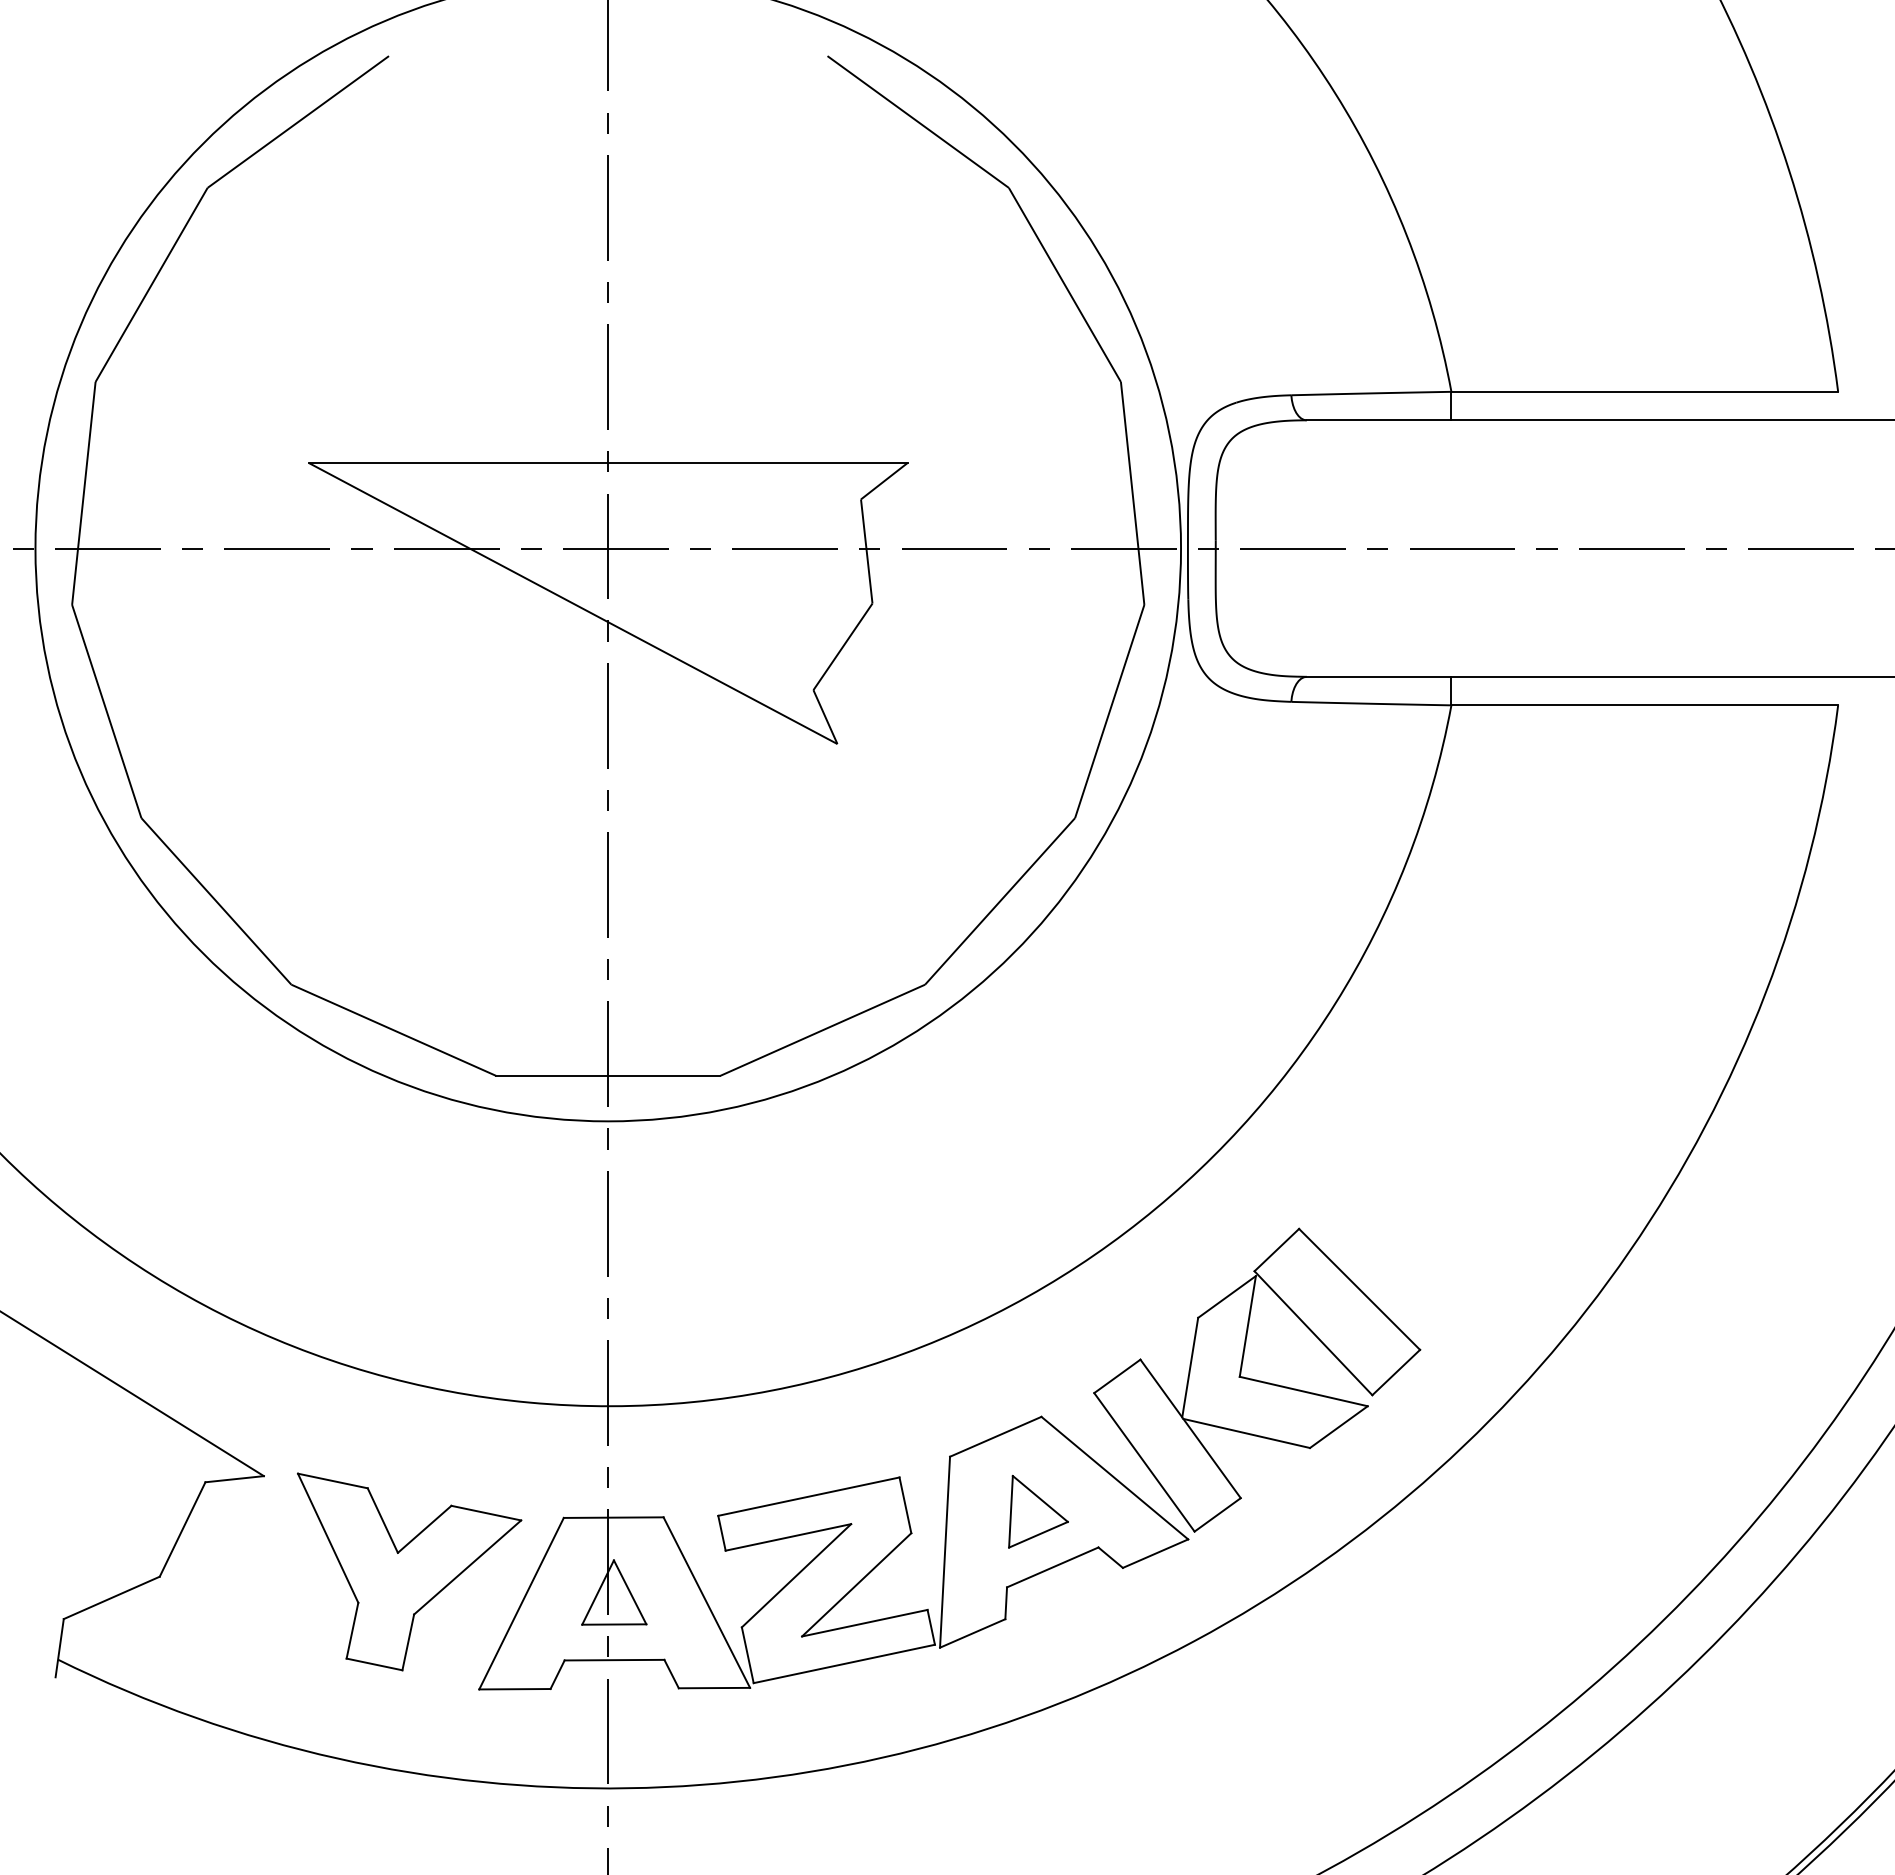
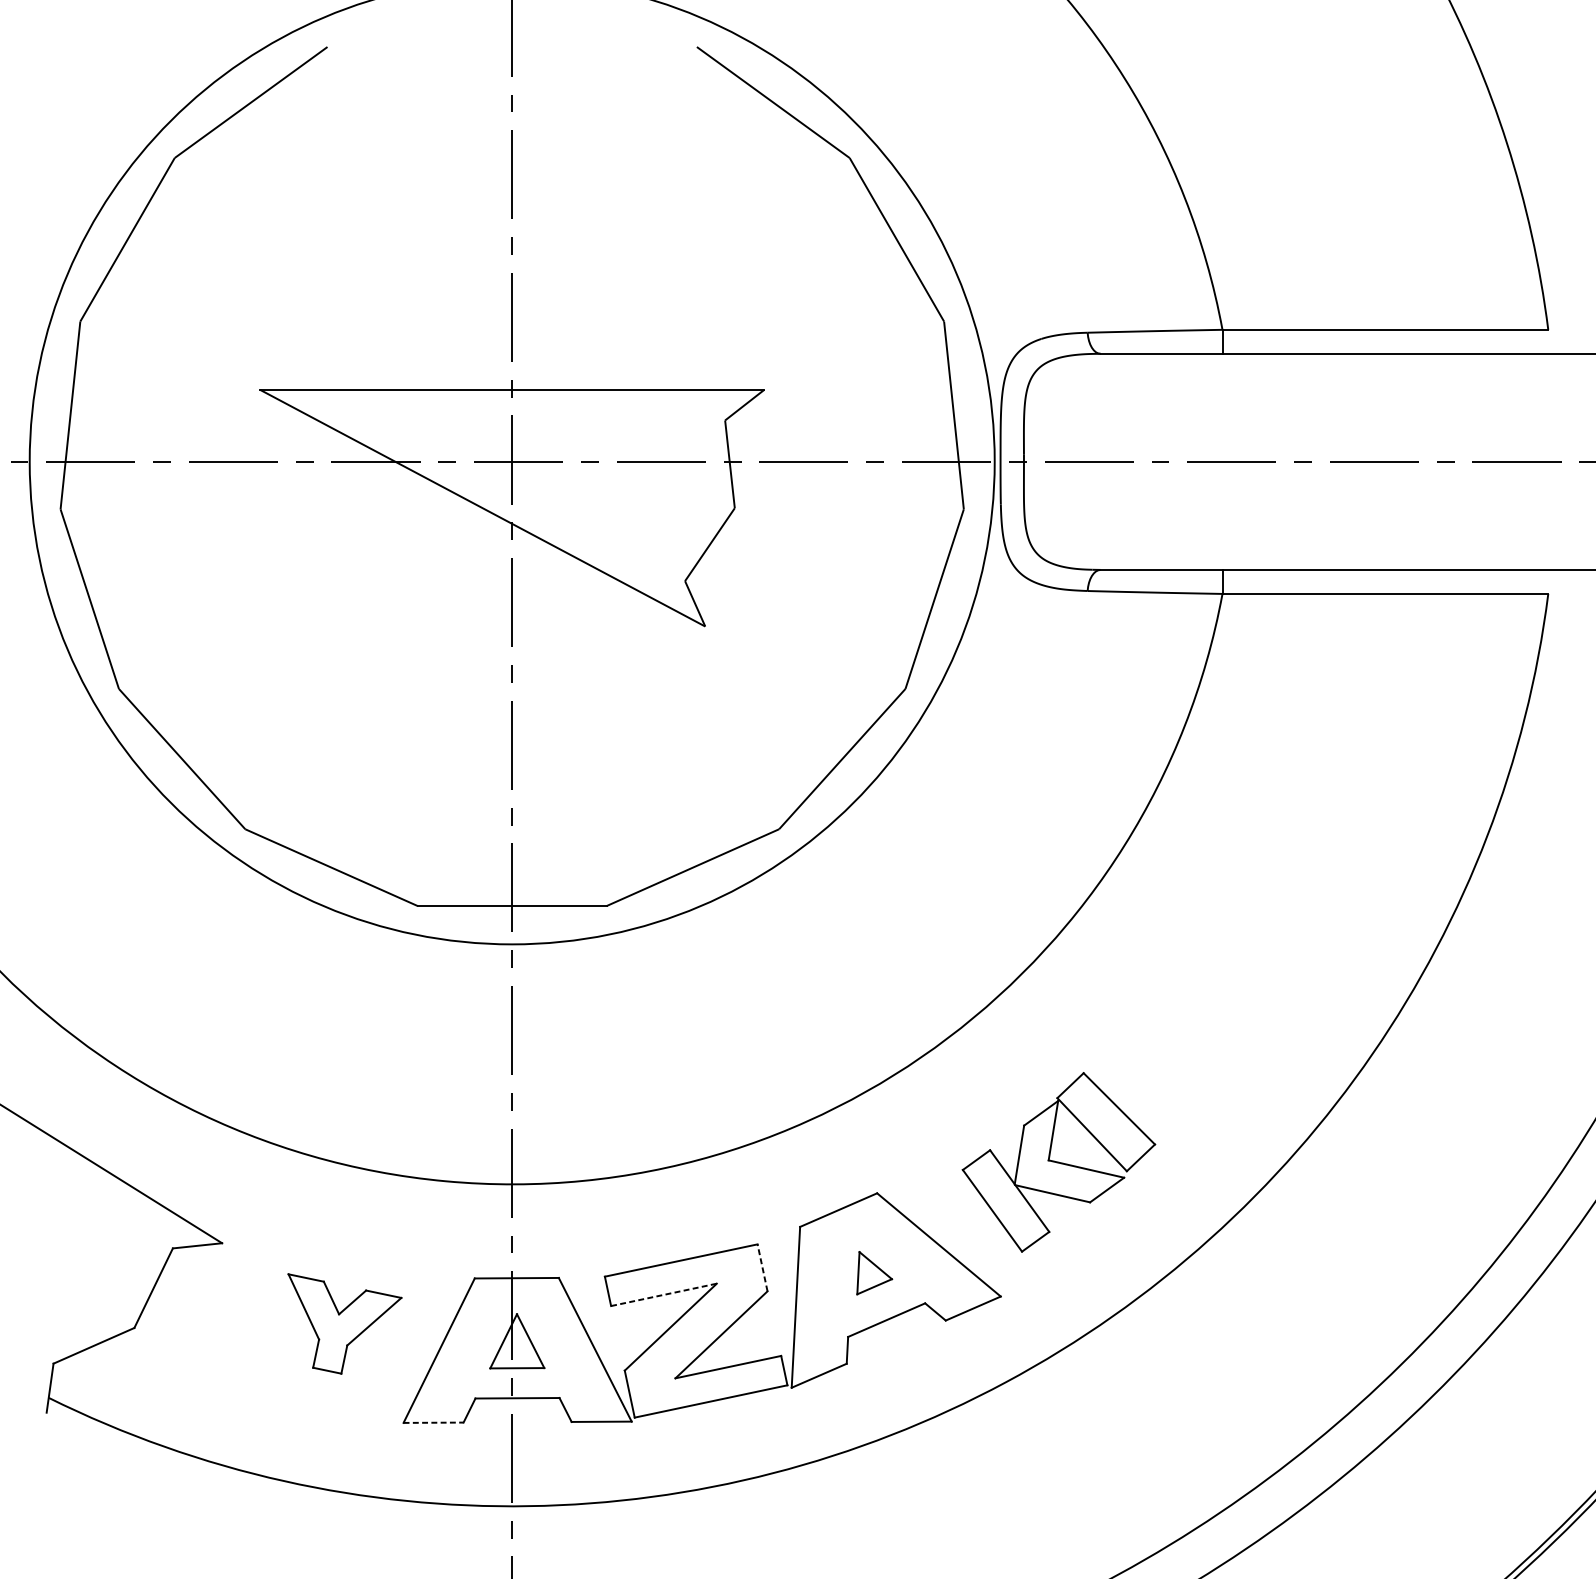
part: (1257, 1379) -> (1059, 1161), size x0.7
line: (905, 1504) -> (762, 1267), solid -> dashed
part: (1038, 1511) -> (874, 1273), size x0.7
line: (788, 1537) -> (664, 1294), solid -> dashed
part: (409, 1571) -> (344, 1323), size x0.6
line: (514, 1689) -> (433, 1422), solid -> dashed

